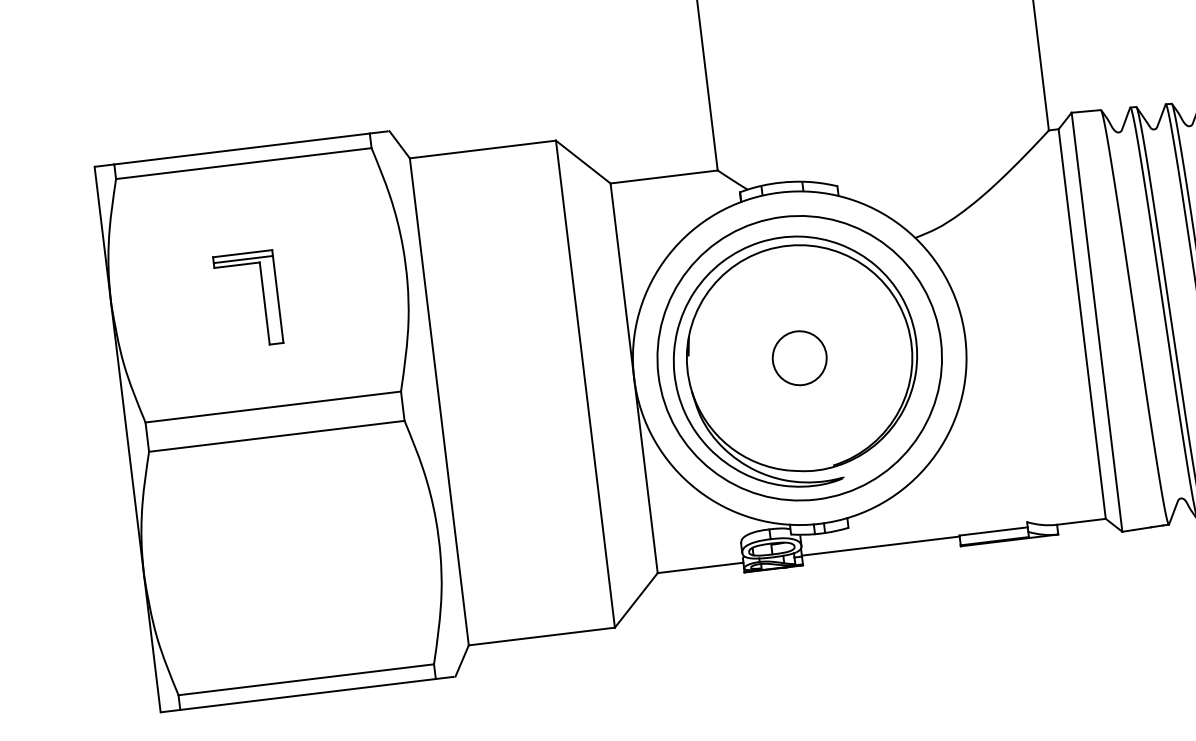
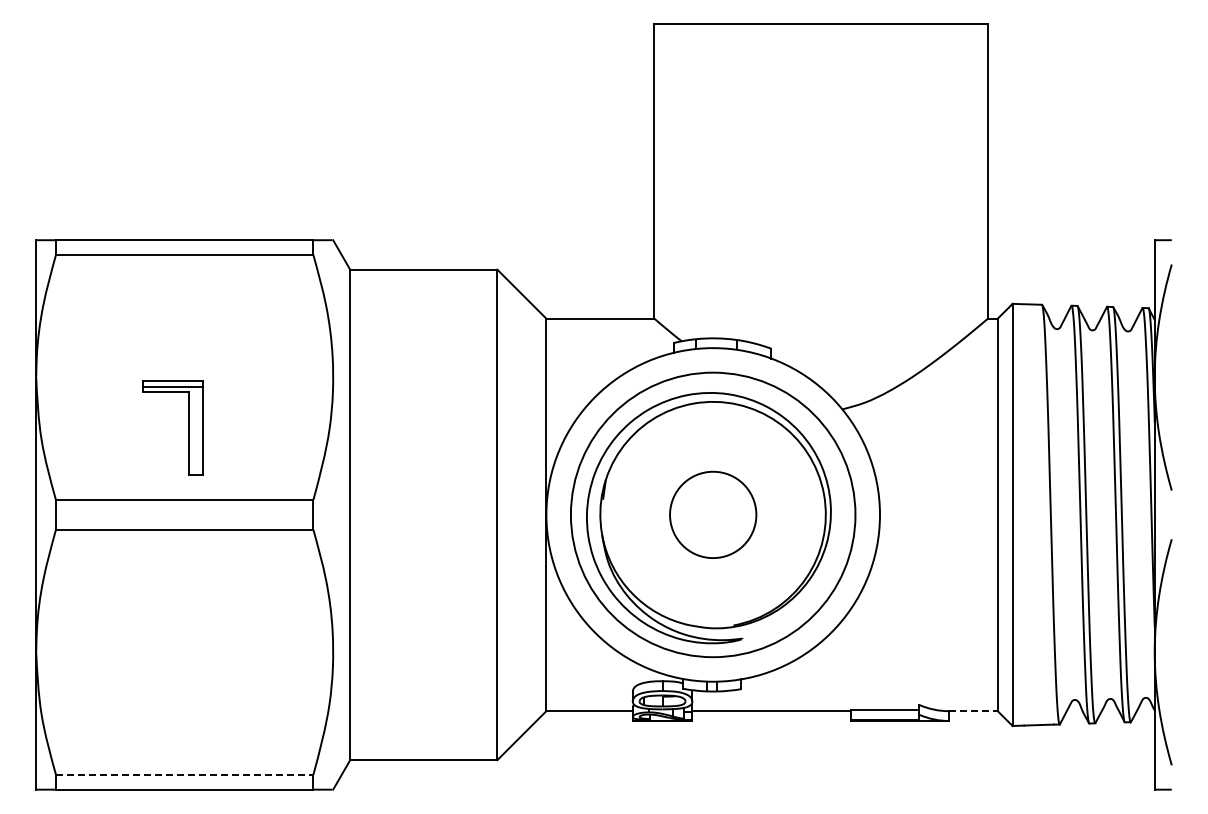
part: (263, 297) -> (188, 427), moved
circle: (799, 357) -> (713, 514), size x1.6
line: (1081, 522) -> (973, 711), solid -> dashed
line: (306, 679) -> (184, 774), solid -> dashed

